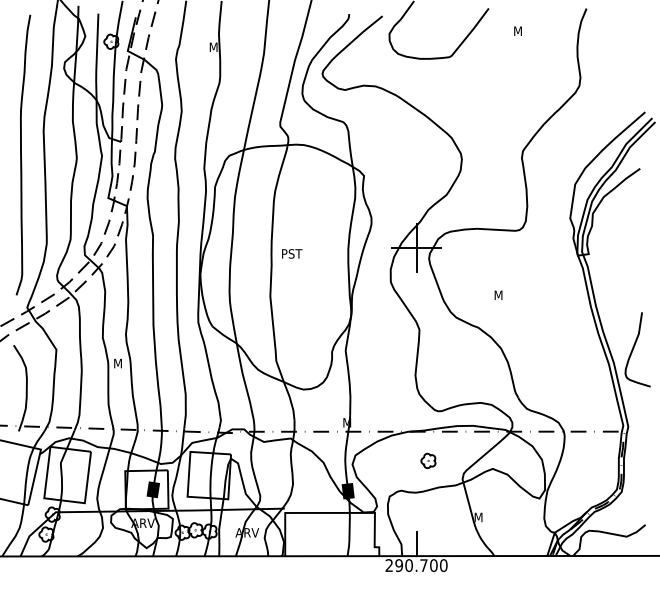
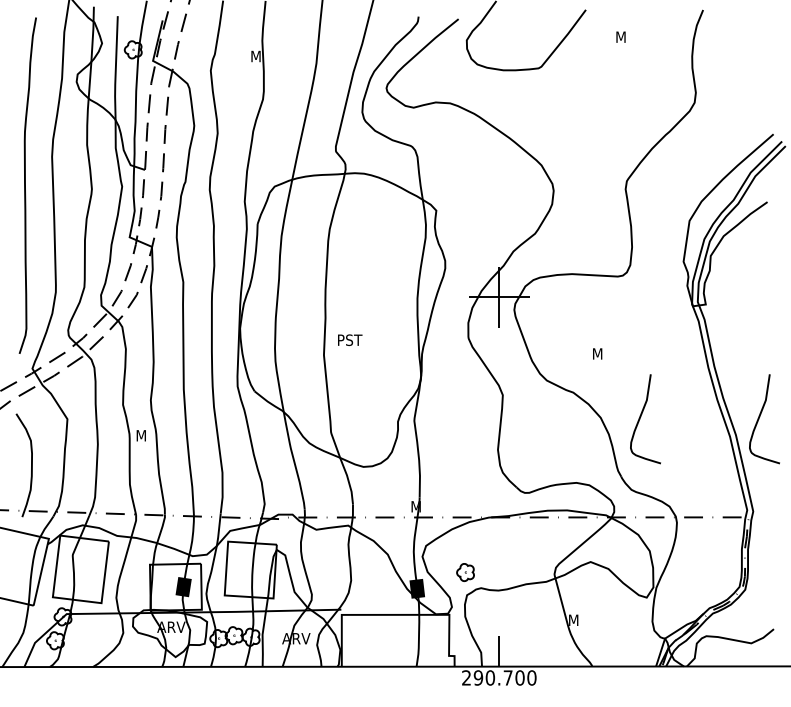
text: (292, 253) -> (350, 339), moved
curve: (535, 347) -> (641, 416), added
part: (428, 460) -> (465, 572), moved

